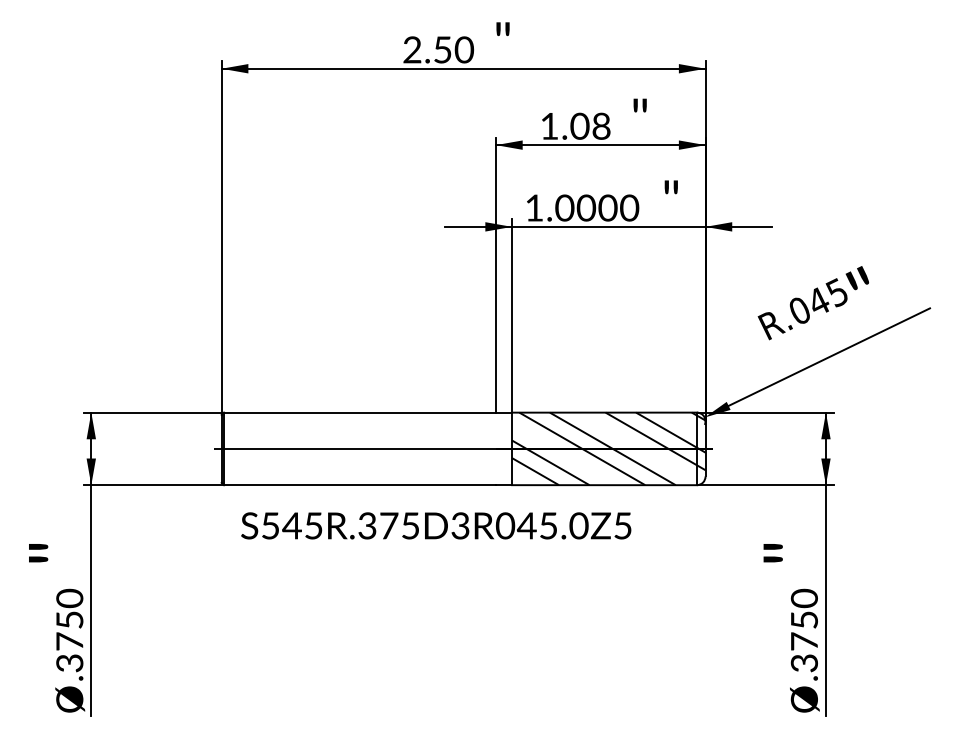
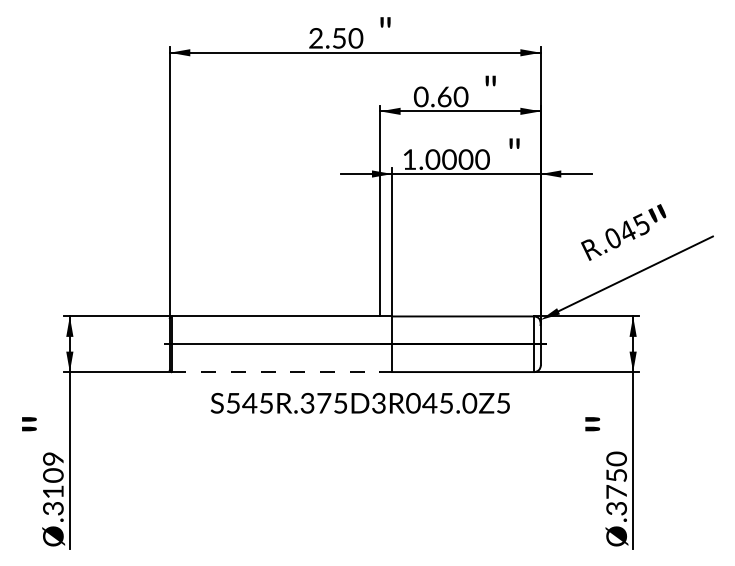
text: (574, 125) -> (440, 96), 1.08 -> 0.60
hatch: (608, 449) -> (466, 344), removed
line: (360, 485) -> (276, 372), solid -> dashed
text: (436, 526) -> (360, 403), moved
text: (69, 618) -> (53, 474), .3750 -> .3109

